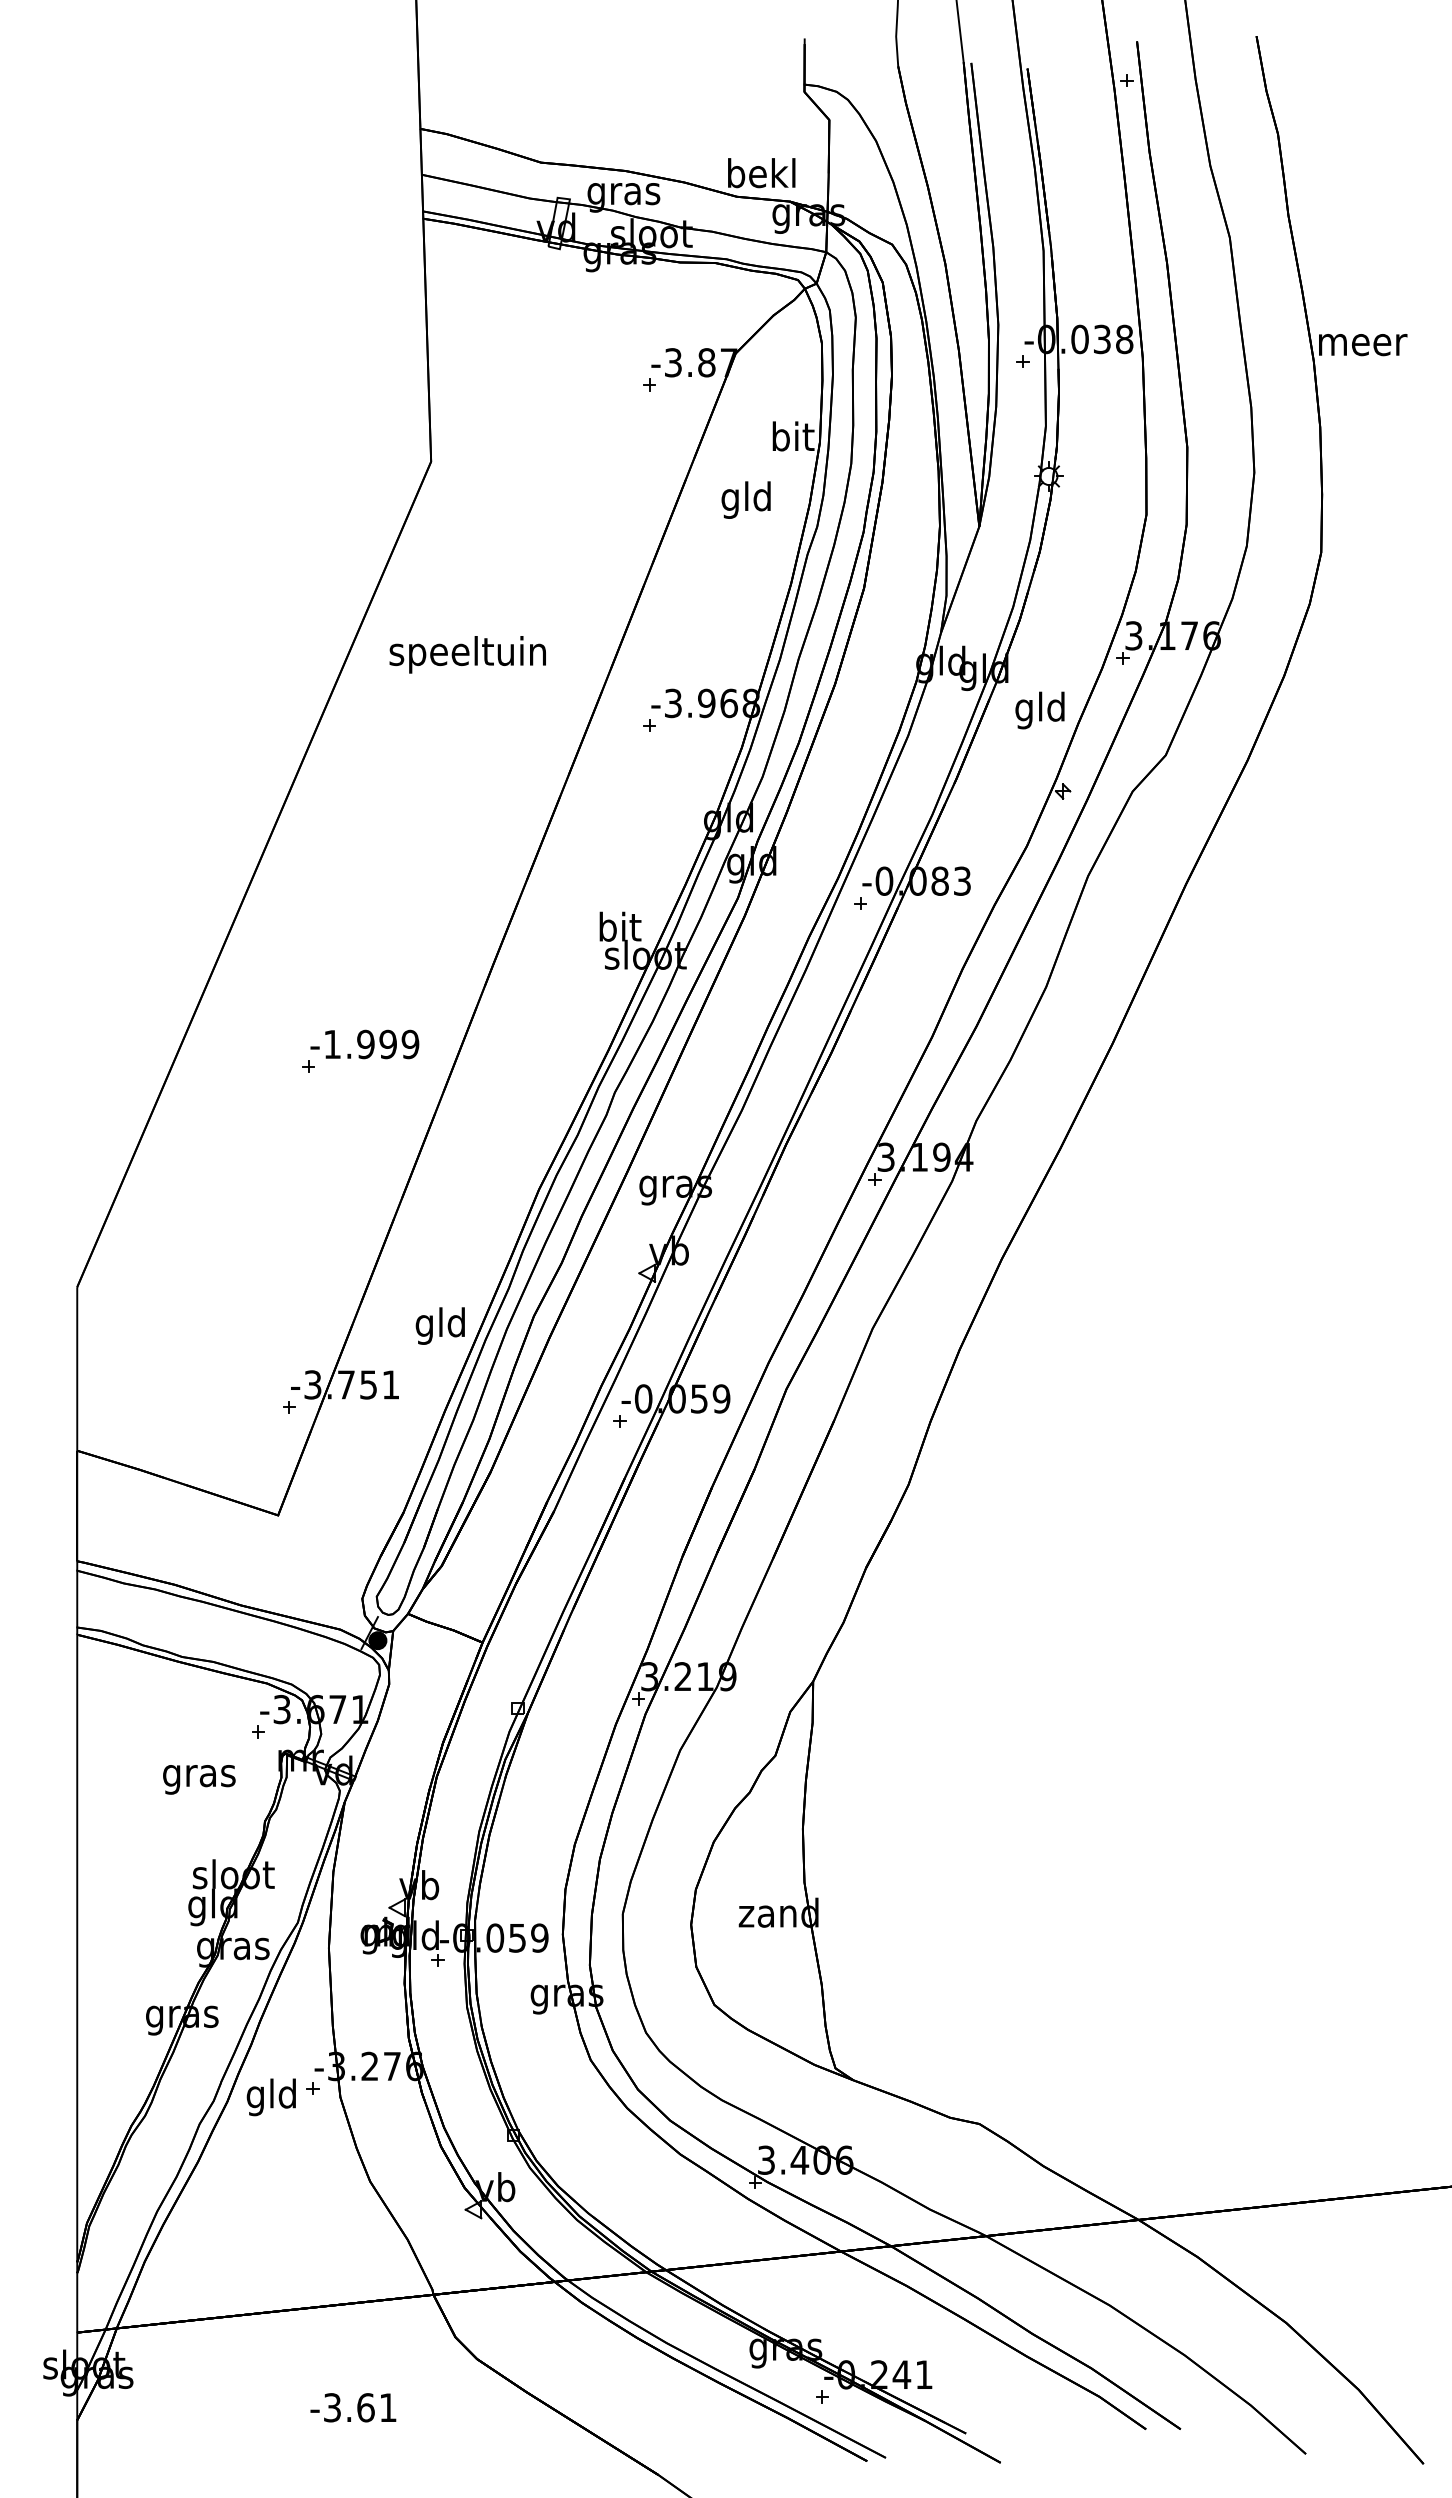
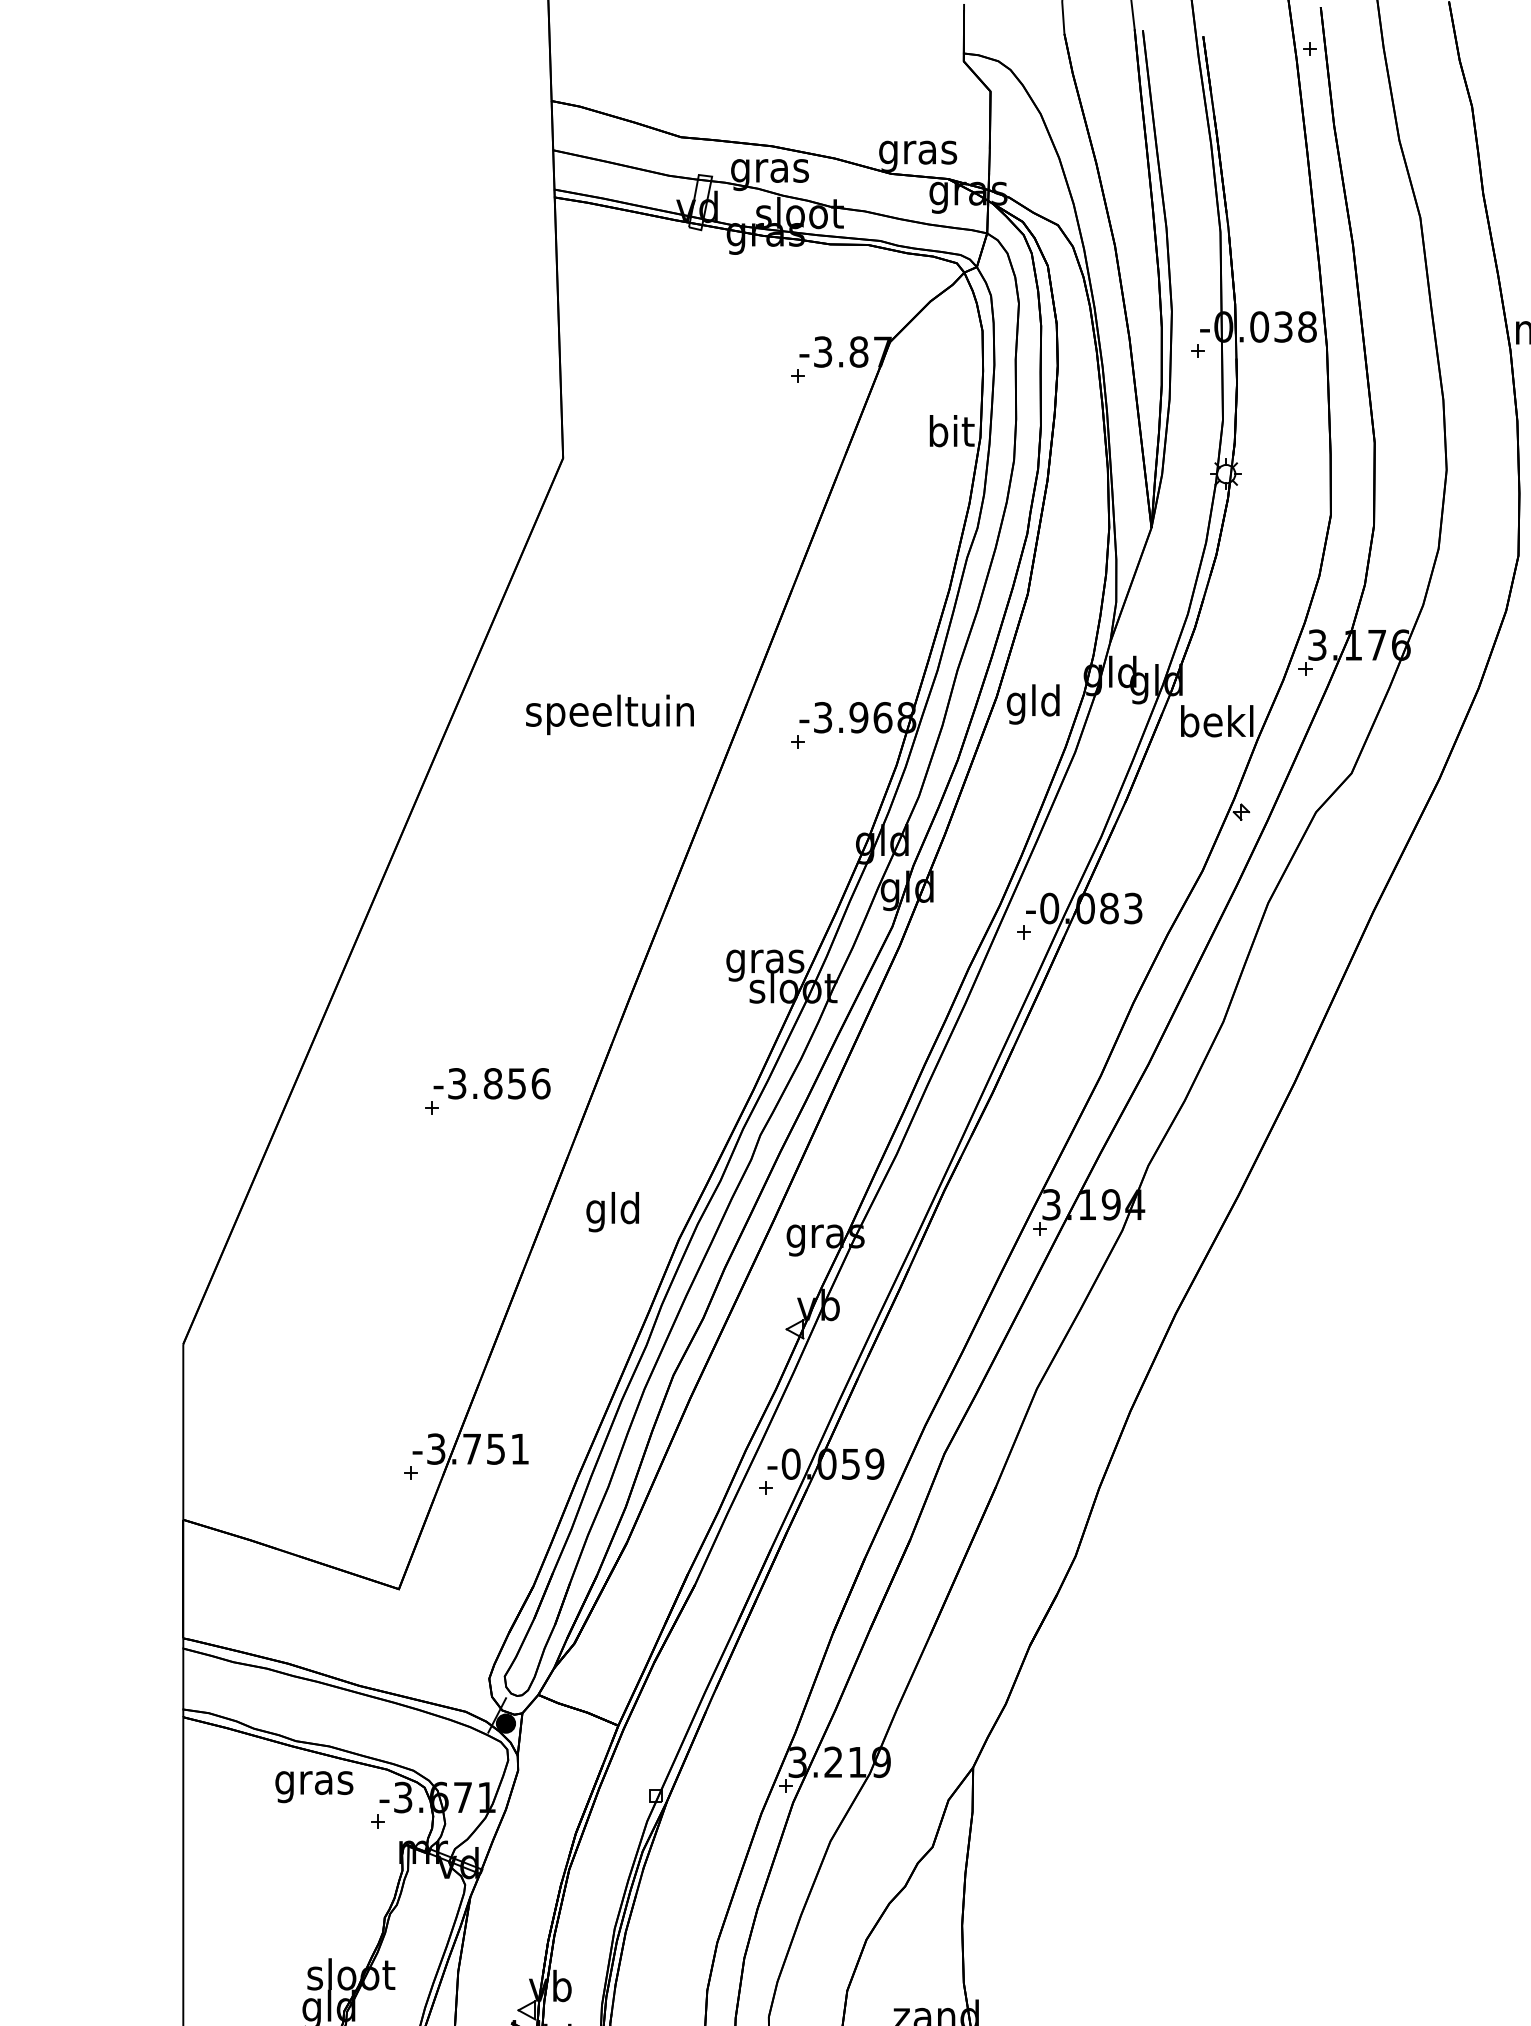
text: (761, 176) -> (917, 152), bekl -> gras
text: (745, 499) -> (1032, 703), moved
text: (467, 654) -> (609, 714), moved
text: (1040, 710) -> (1217, 725), gld -> bekl
text: (619, 930) -> (765, 961), bit -> gras
text: (371, 1044) -> (499, 1083), -1.999 -> -3.856
text: (439, 1325) -> (611, 1211), moved
text: (199, 1779) -> (314, 1786), moved

